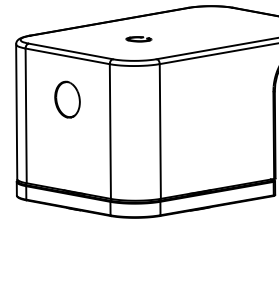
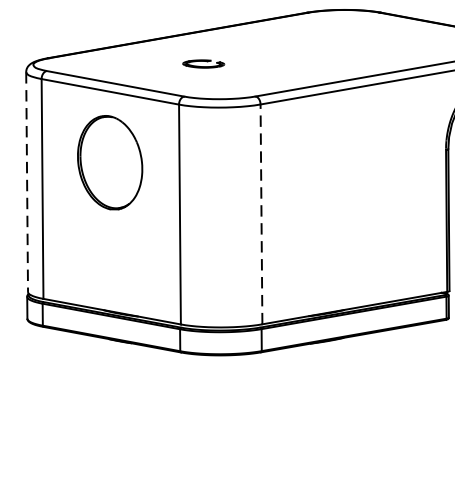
part: (138, 39) -> (203, 64), moved
part: (67, 99) -> (110, 162), size x1.6
line: (16, 112) -> (26, 183), solid -> dashed
line: (160, 130) -> (261, 212), solid -> dashed

